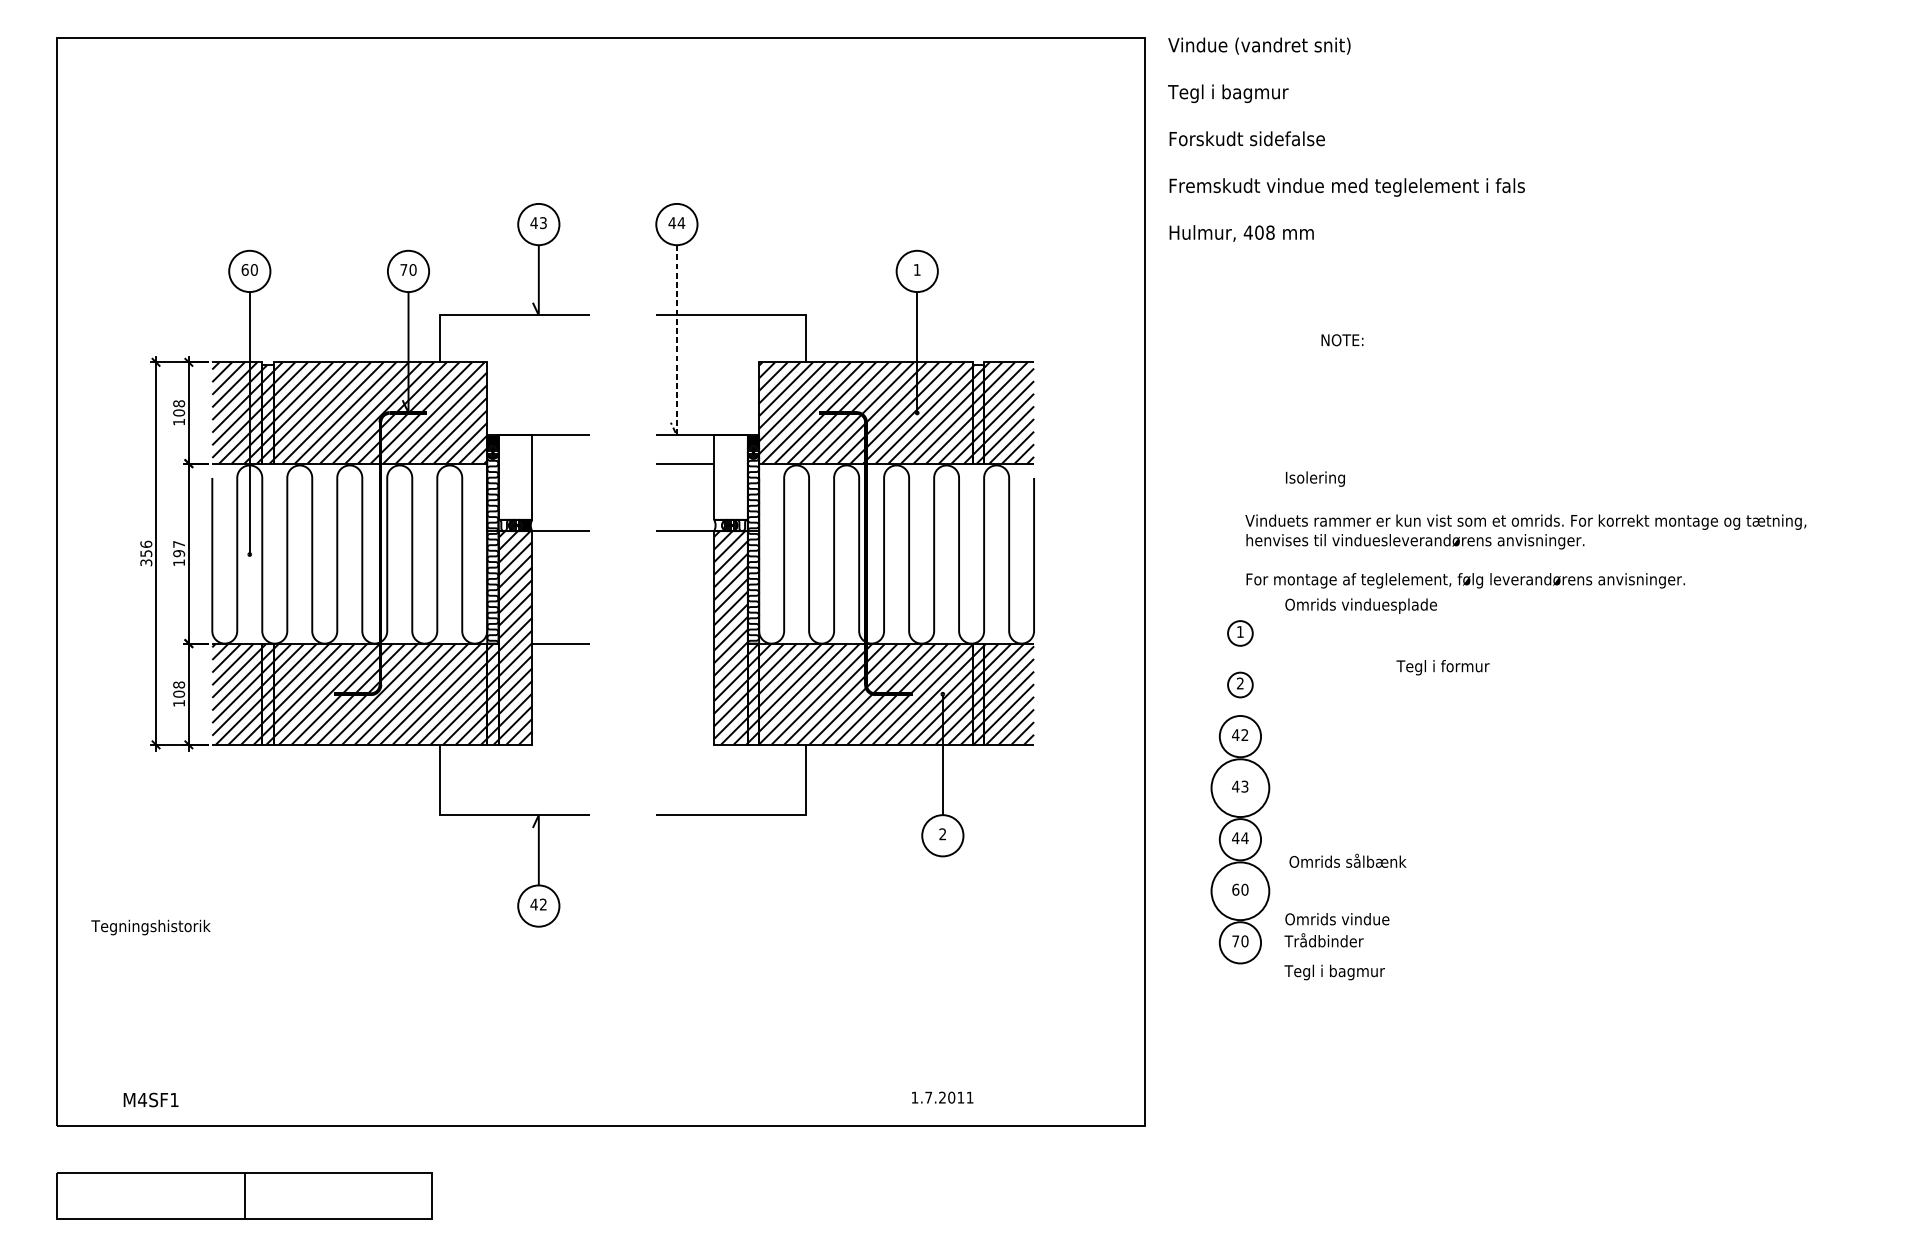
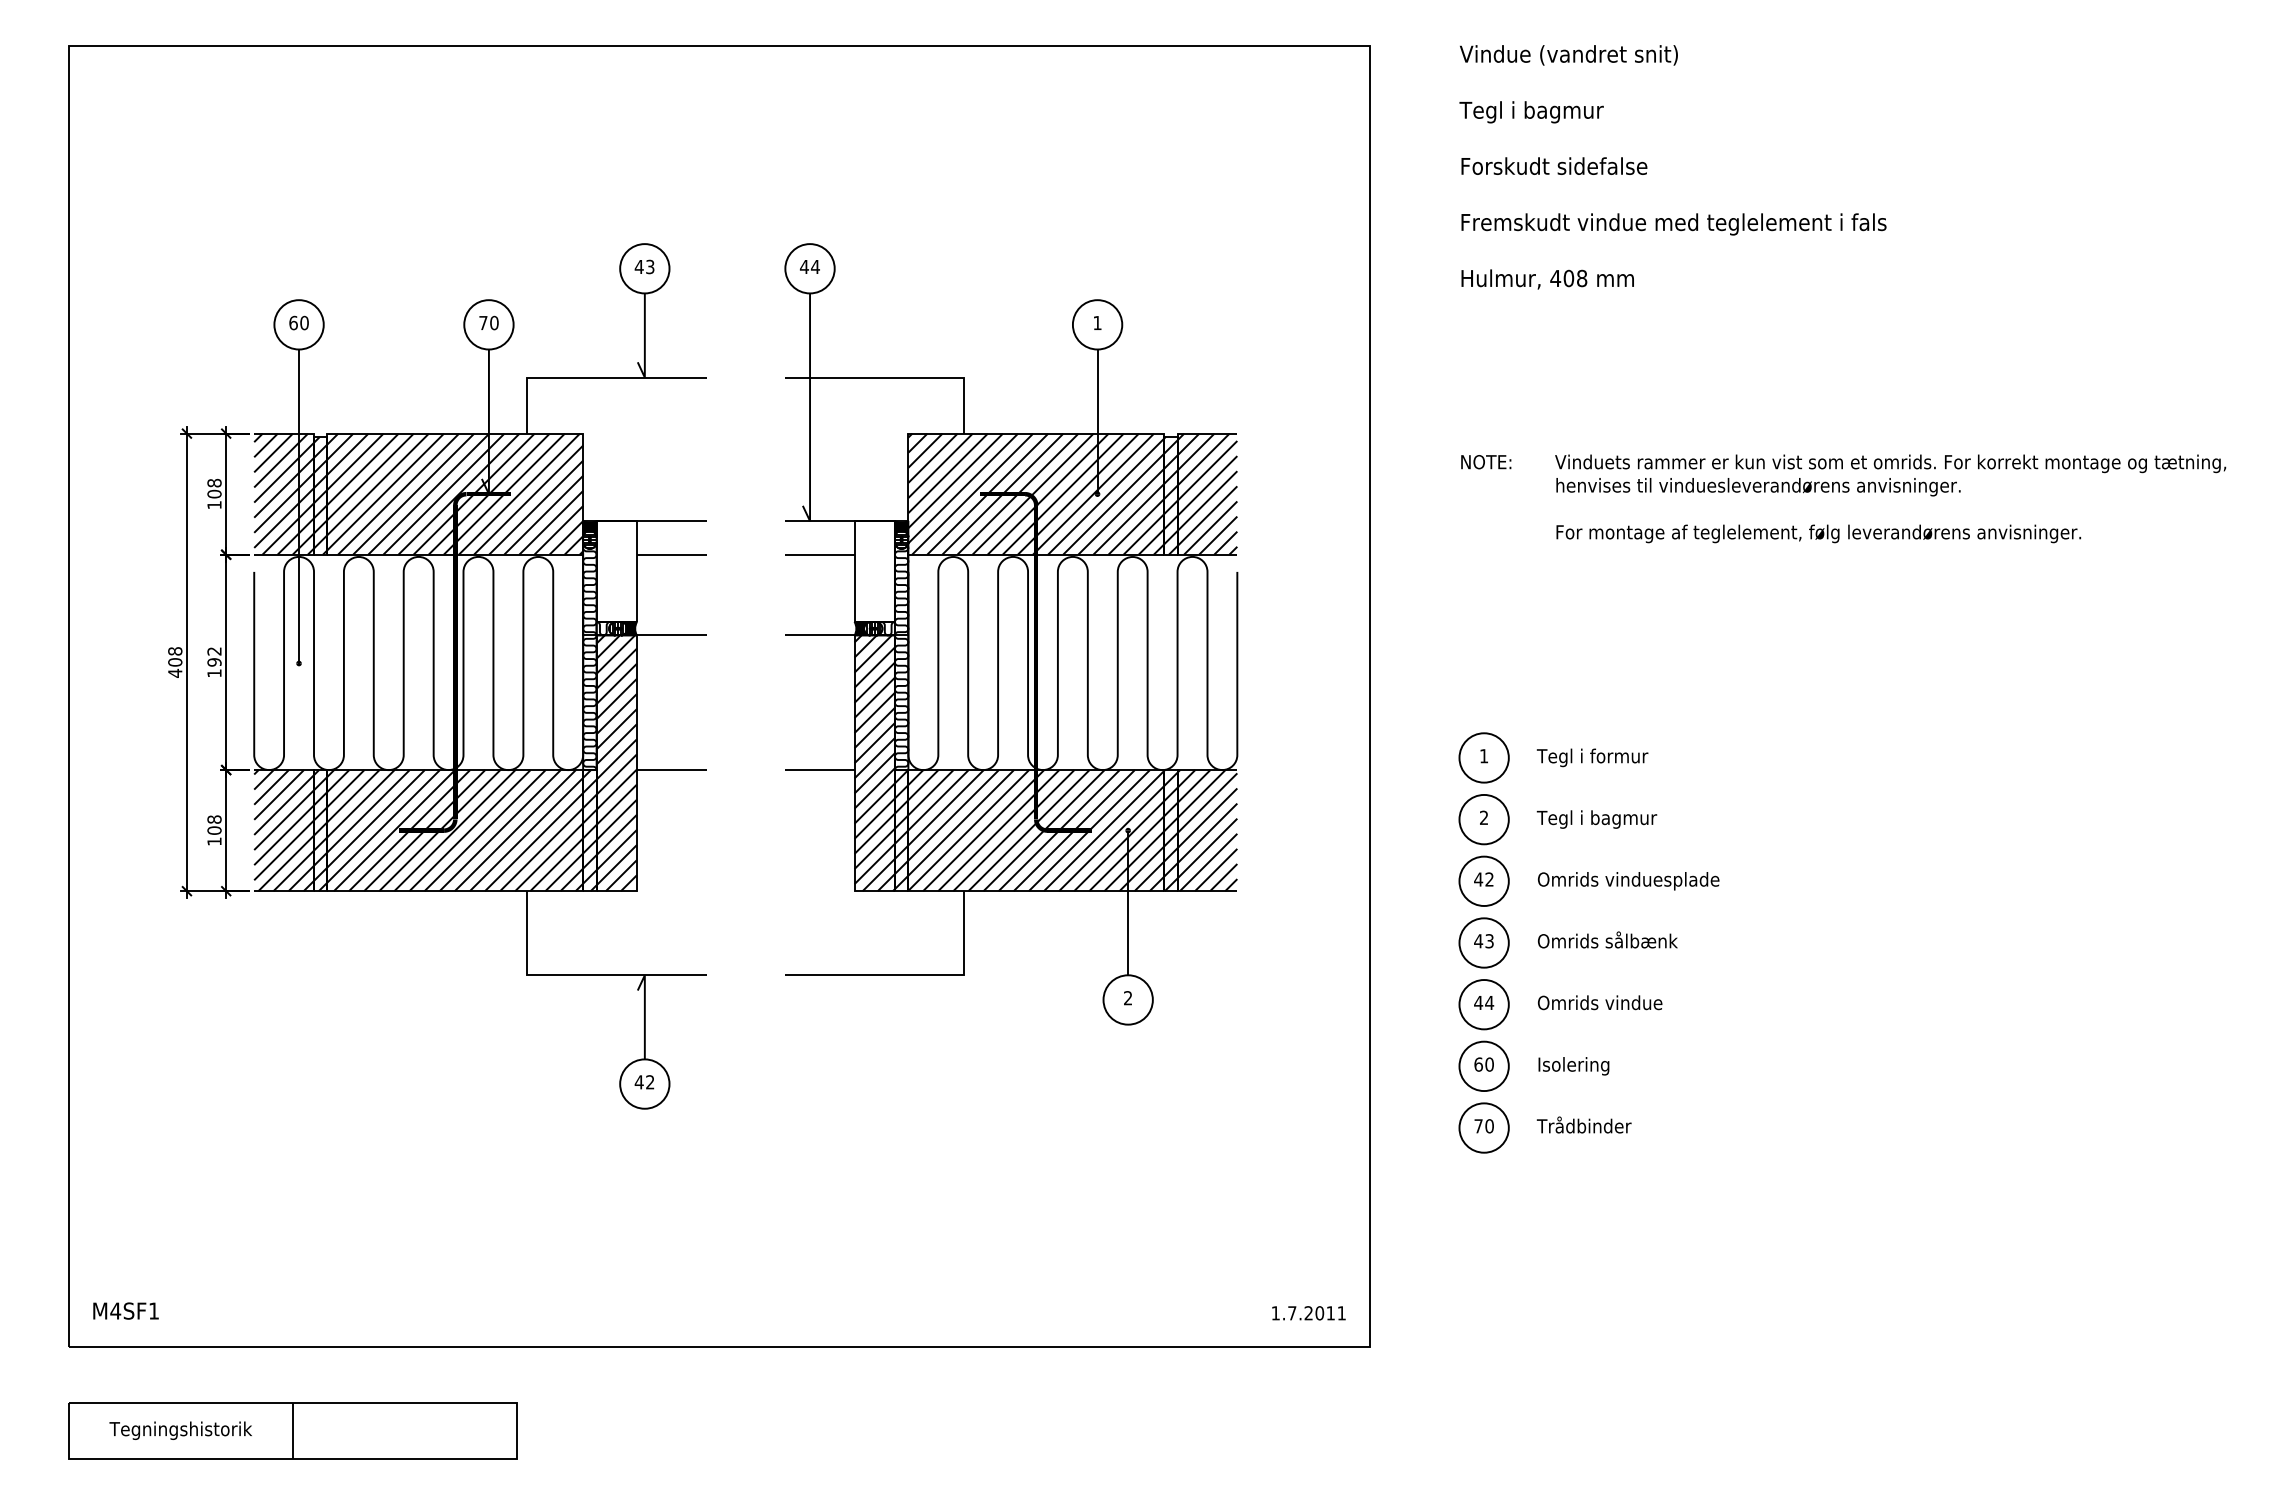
text: (1346, 139) -> (1672, 167), moved
text: (1342, 340) -> (1486, 462), moved
line: (677, 348) -> (810, 416), dashed -> solid
line: (561, 463) -> (671, 554), added
text: (1315, 479) -> (1573, 1066), moved
hatch: (719, 525) -> (861, 628), added
text: (179, 544) -> (214, 651), 197 -> 192
text: (1525, 551) -> (1890, 498), moved
text: (146, 553) -> (175, 662), 356 -> 408
text: (1361, 606) -> (1628, 881), moved
circle: (1239, 633) -> (1483, 757), size x1.67
line: (684, 643) -> (819, 770), added
text: (1442, 667) -> (1592, 757), moved
circle: (1239, 684) -> (1483, 819), size x1.67
circle: (1239, 787) -> (1483, 942), size x0.71
text: (1347, 860) -> (1607, 939), moved
circle: (1239, 891) -> (1483, 1066), size x0.71
text: (1337, 918) -> (1600, 1002), moved
text: (150, 927) -> (180, 1430), moved
text: (1334, 972) -> (1596, 819), moved
text: (942, 1097) -> (1308, 1313), moved
text: (150, 1099) -> (125, 1310), moved

